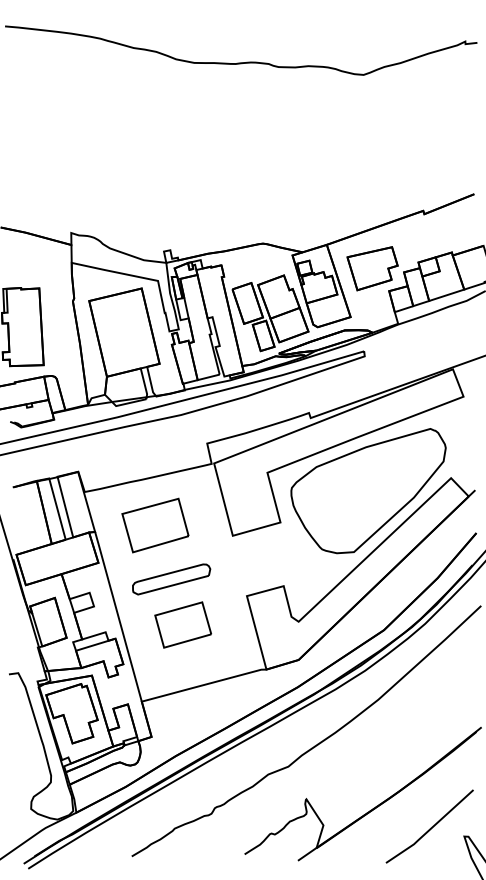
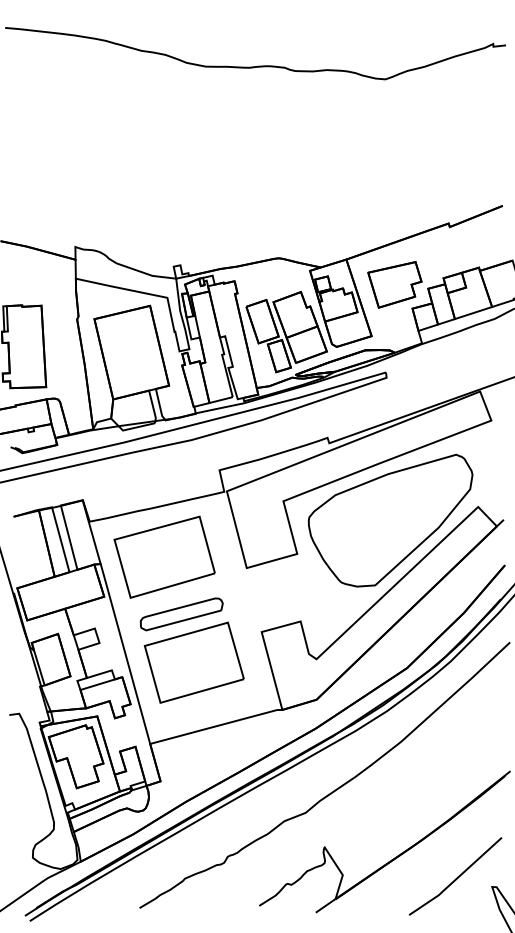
part: (155, 525) -> (164, 557), size x1.43
part: (182, 624) -> (193, 662), size x1.67

